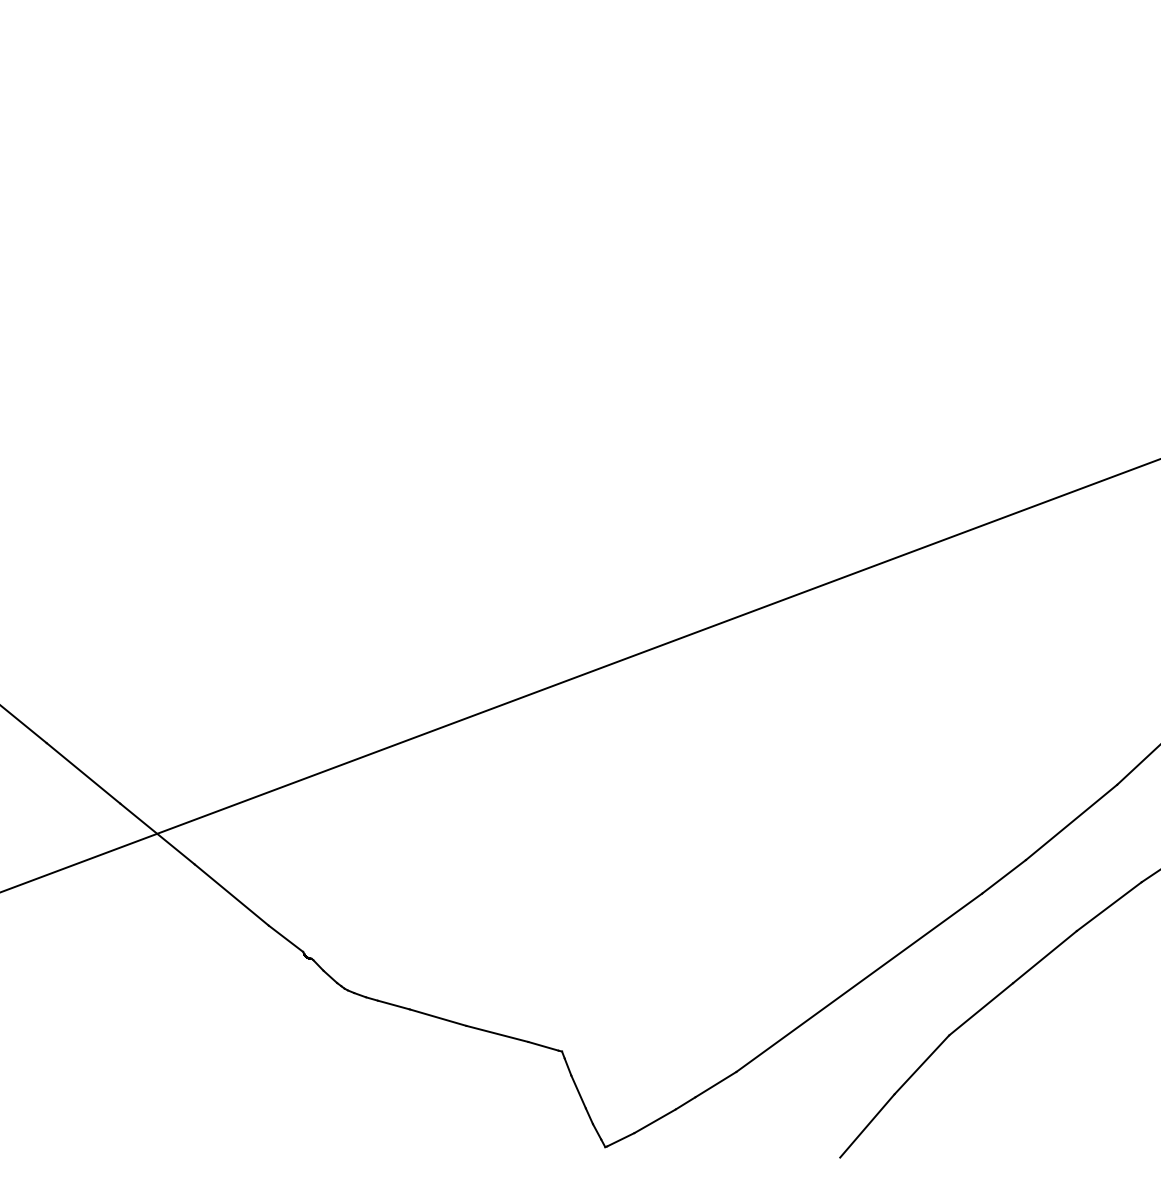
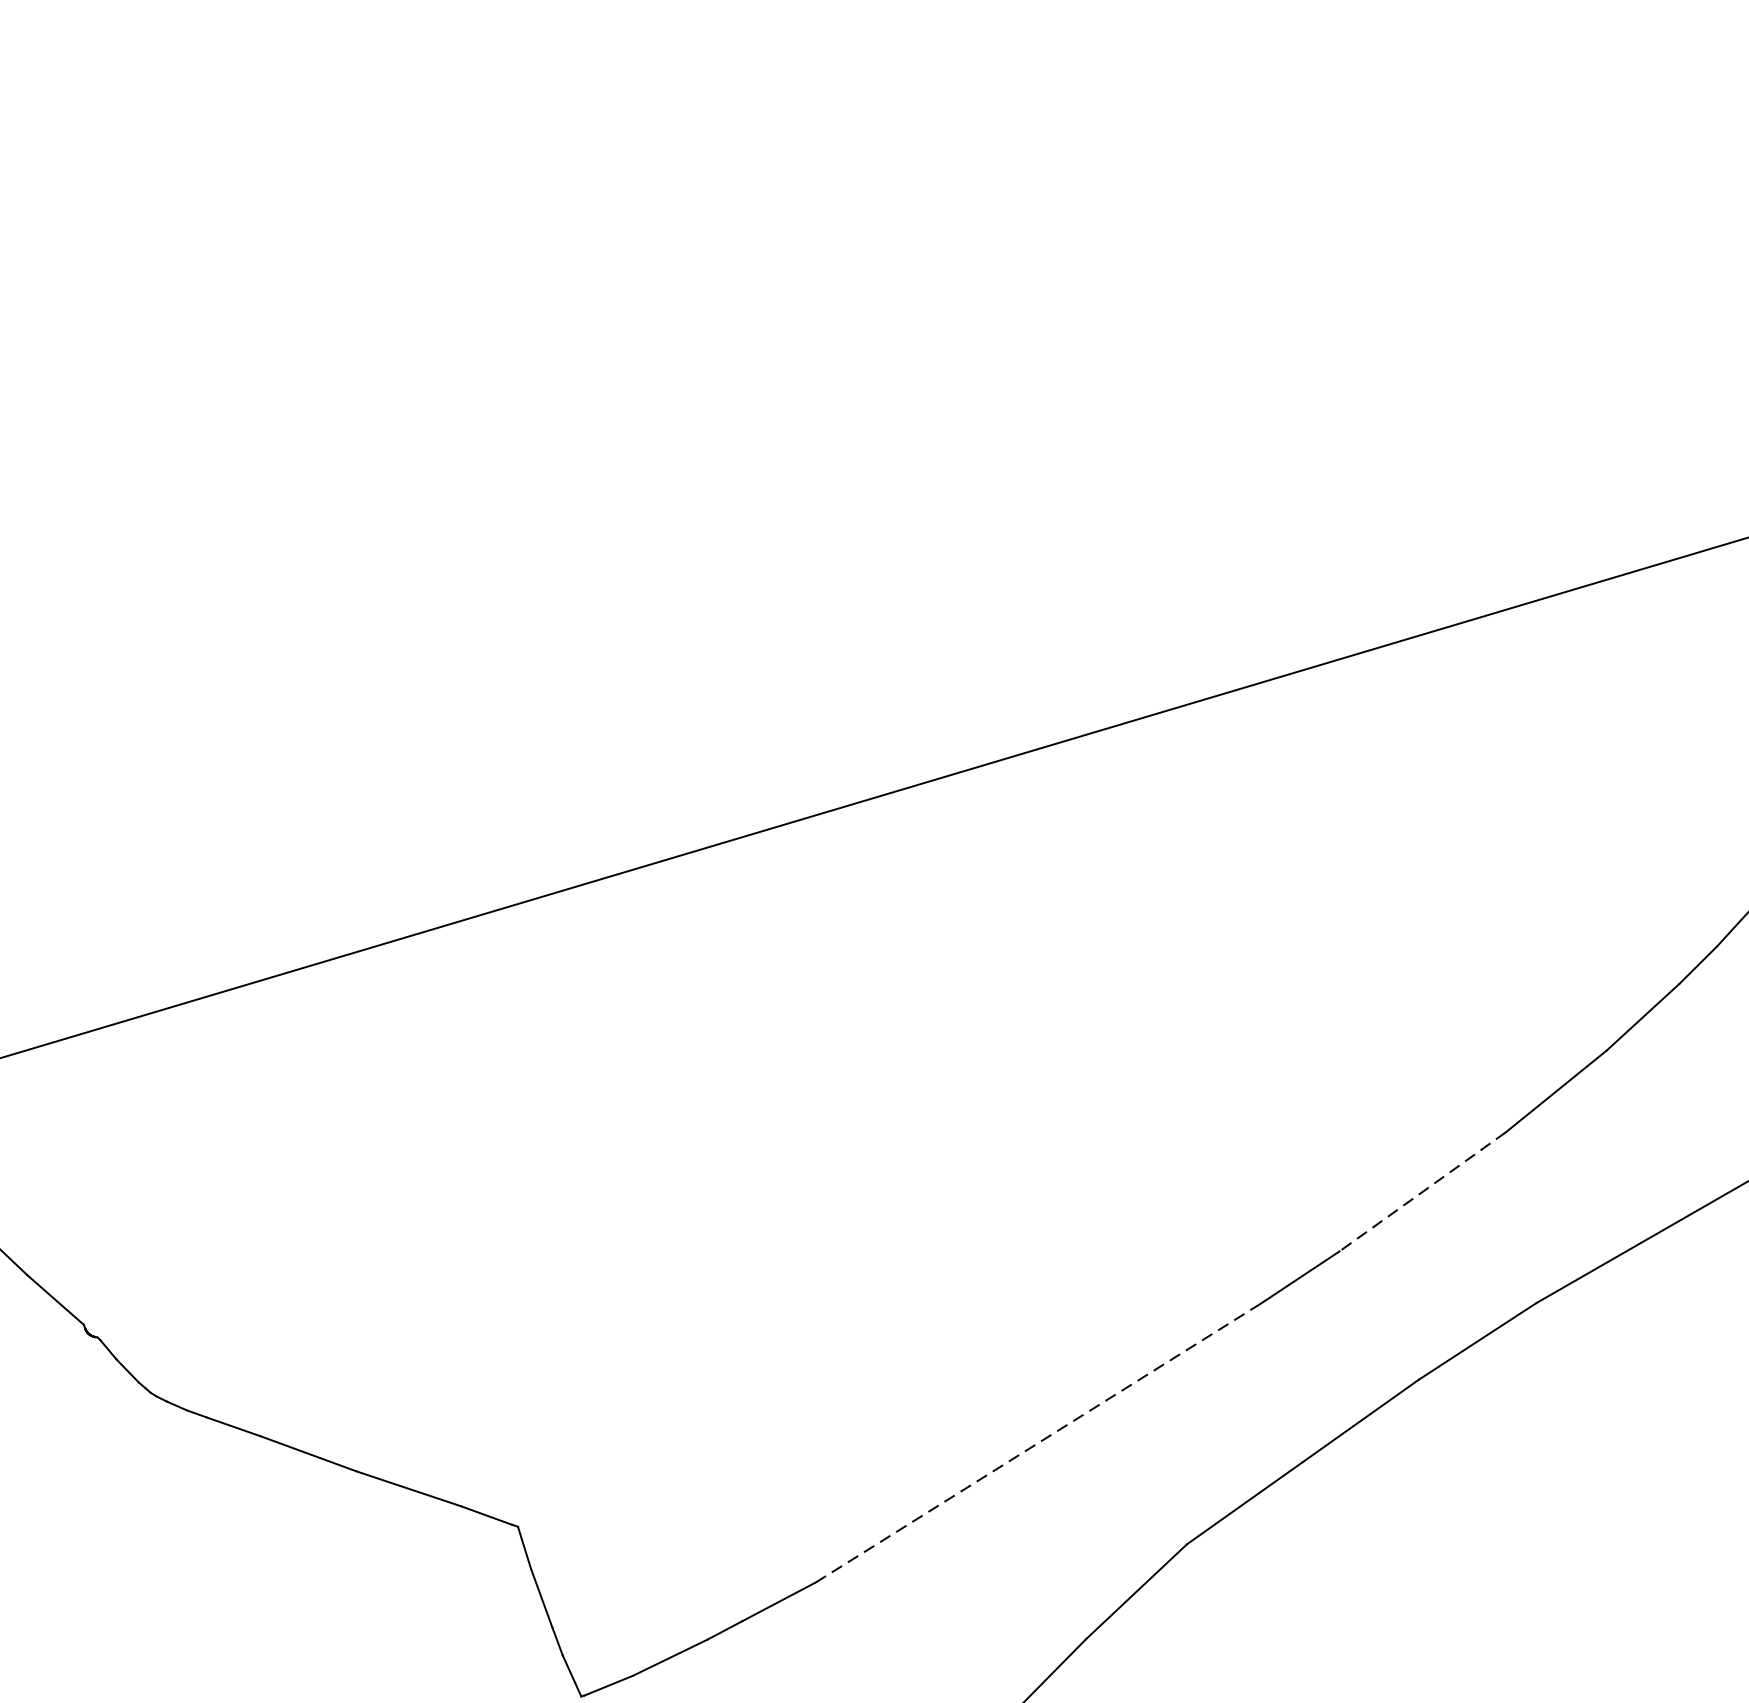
line: (1071, 822) -> (1422, 1191), solid -> dashed
line: (859, 982) -> (1038, 1442), solid -> dashed

